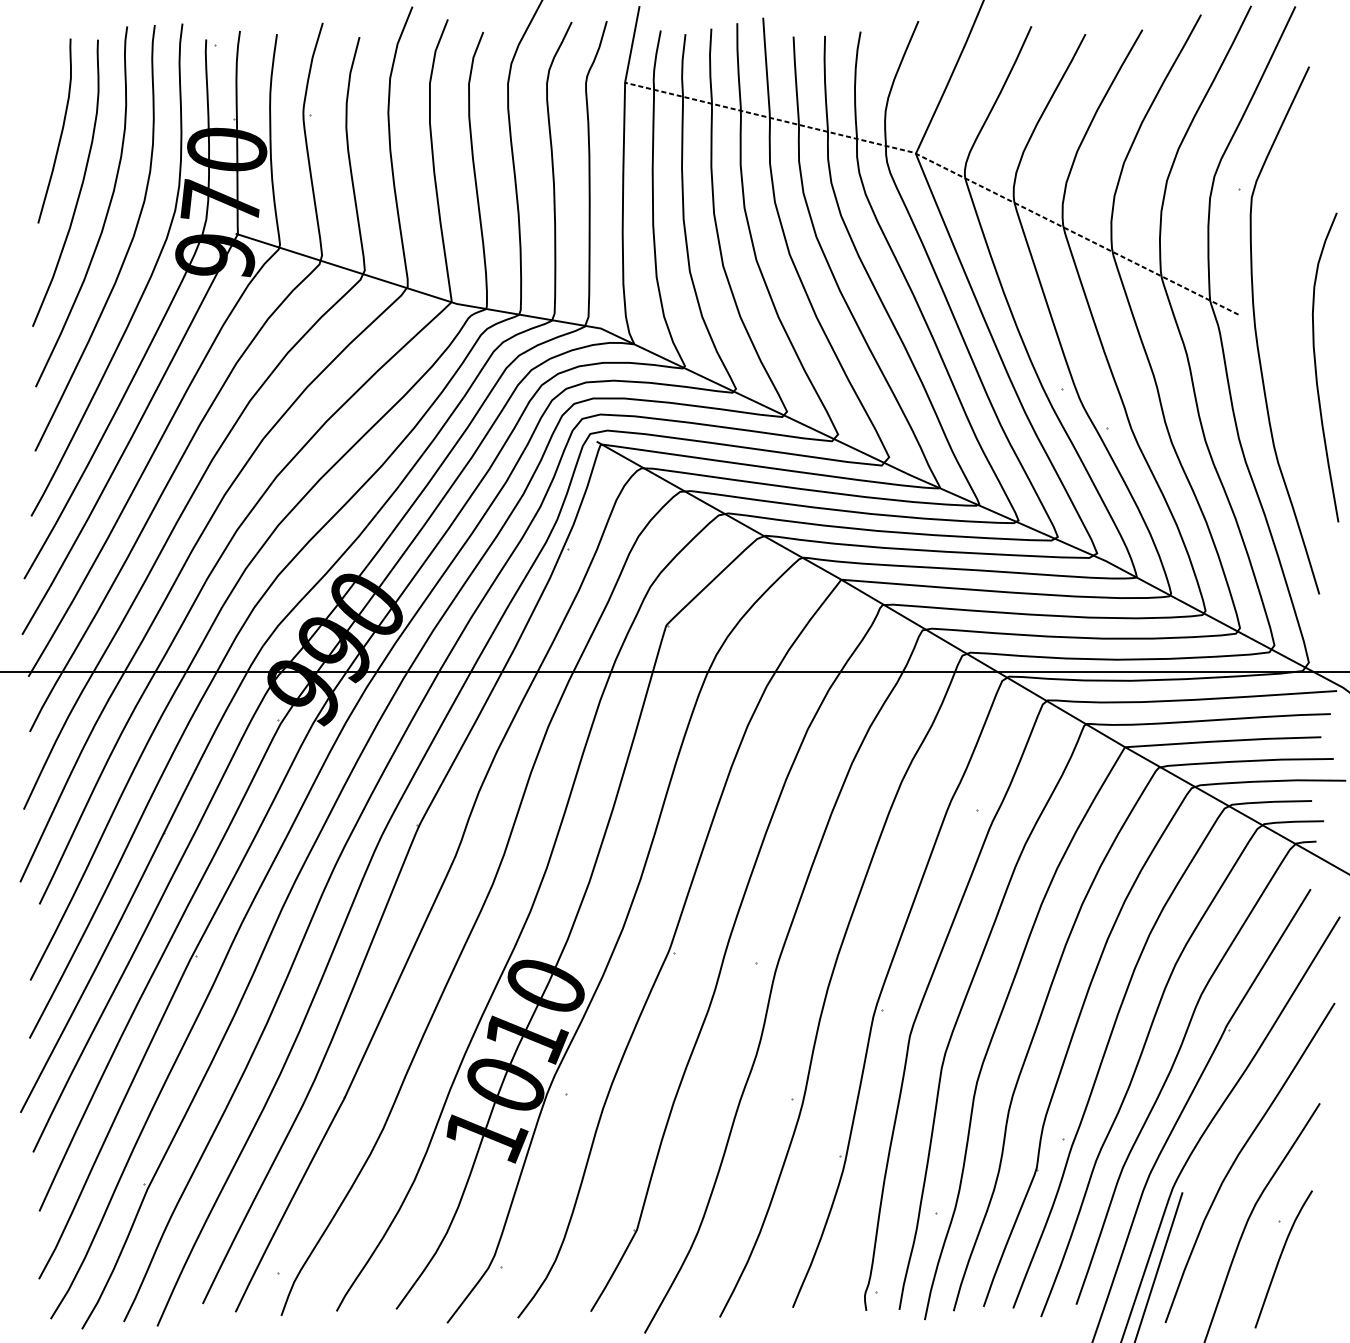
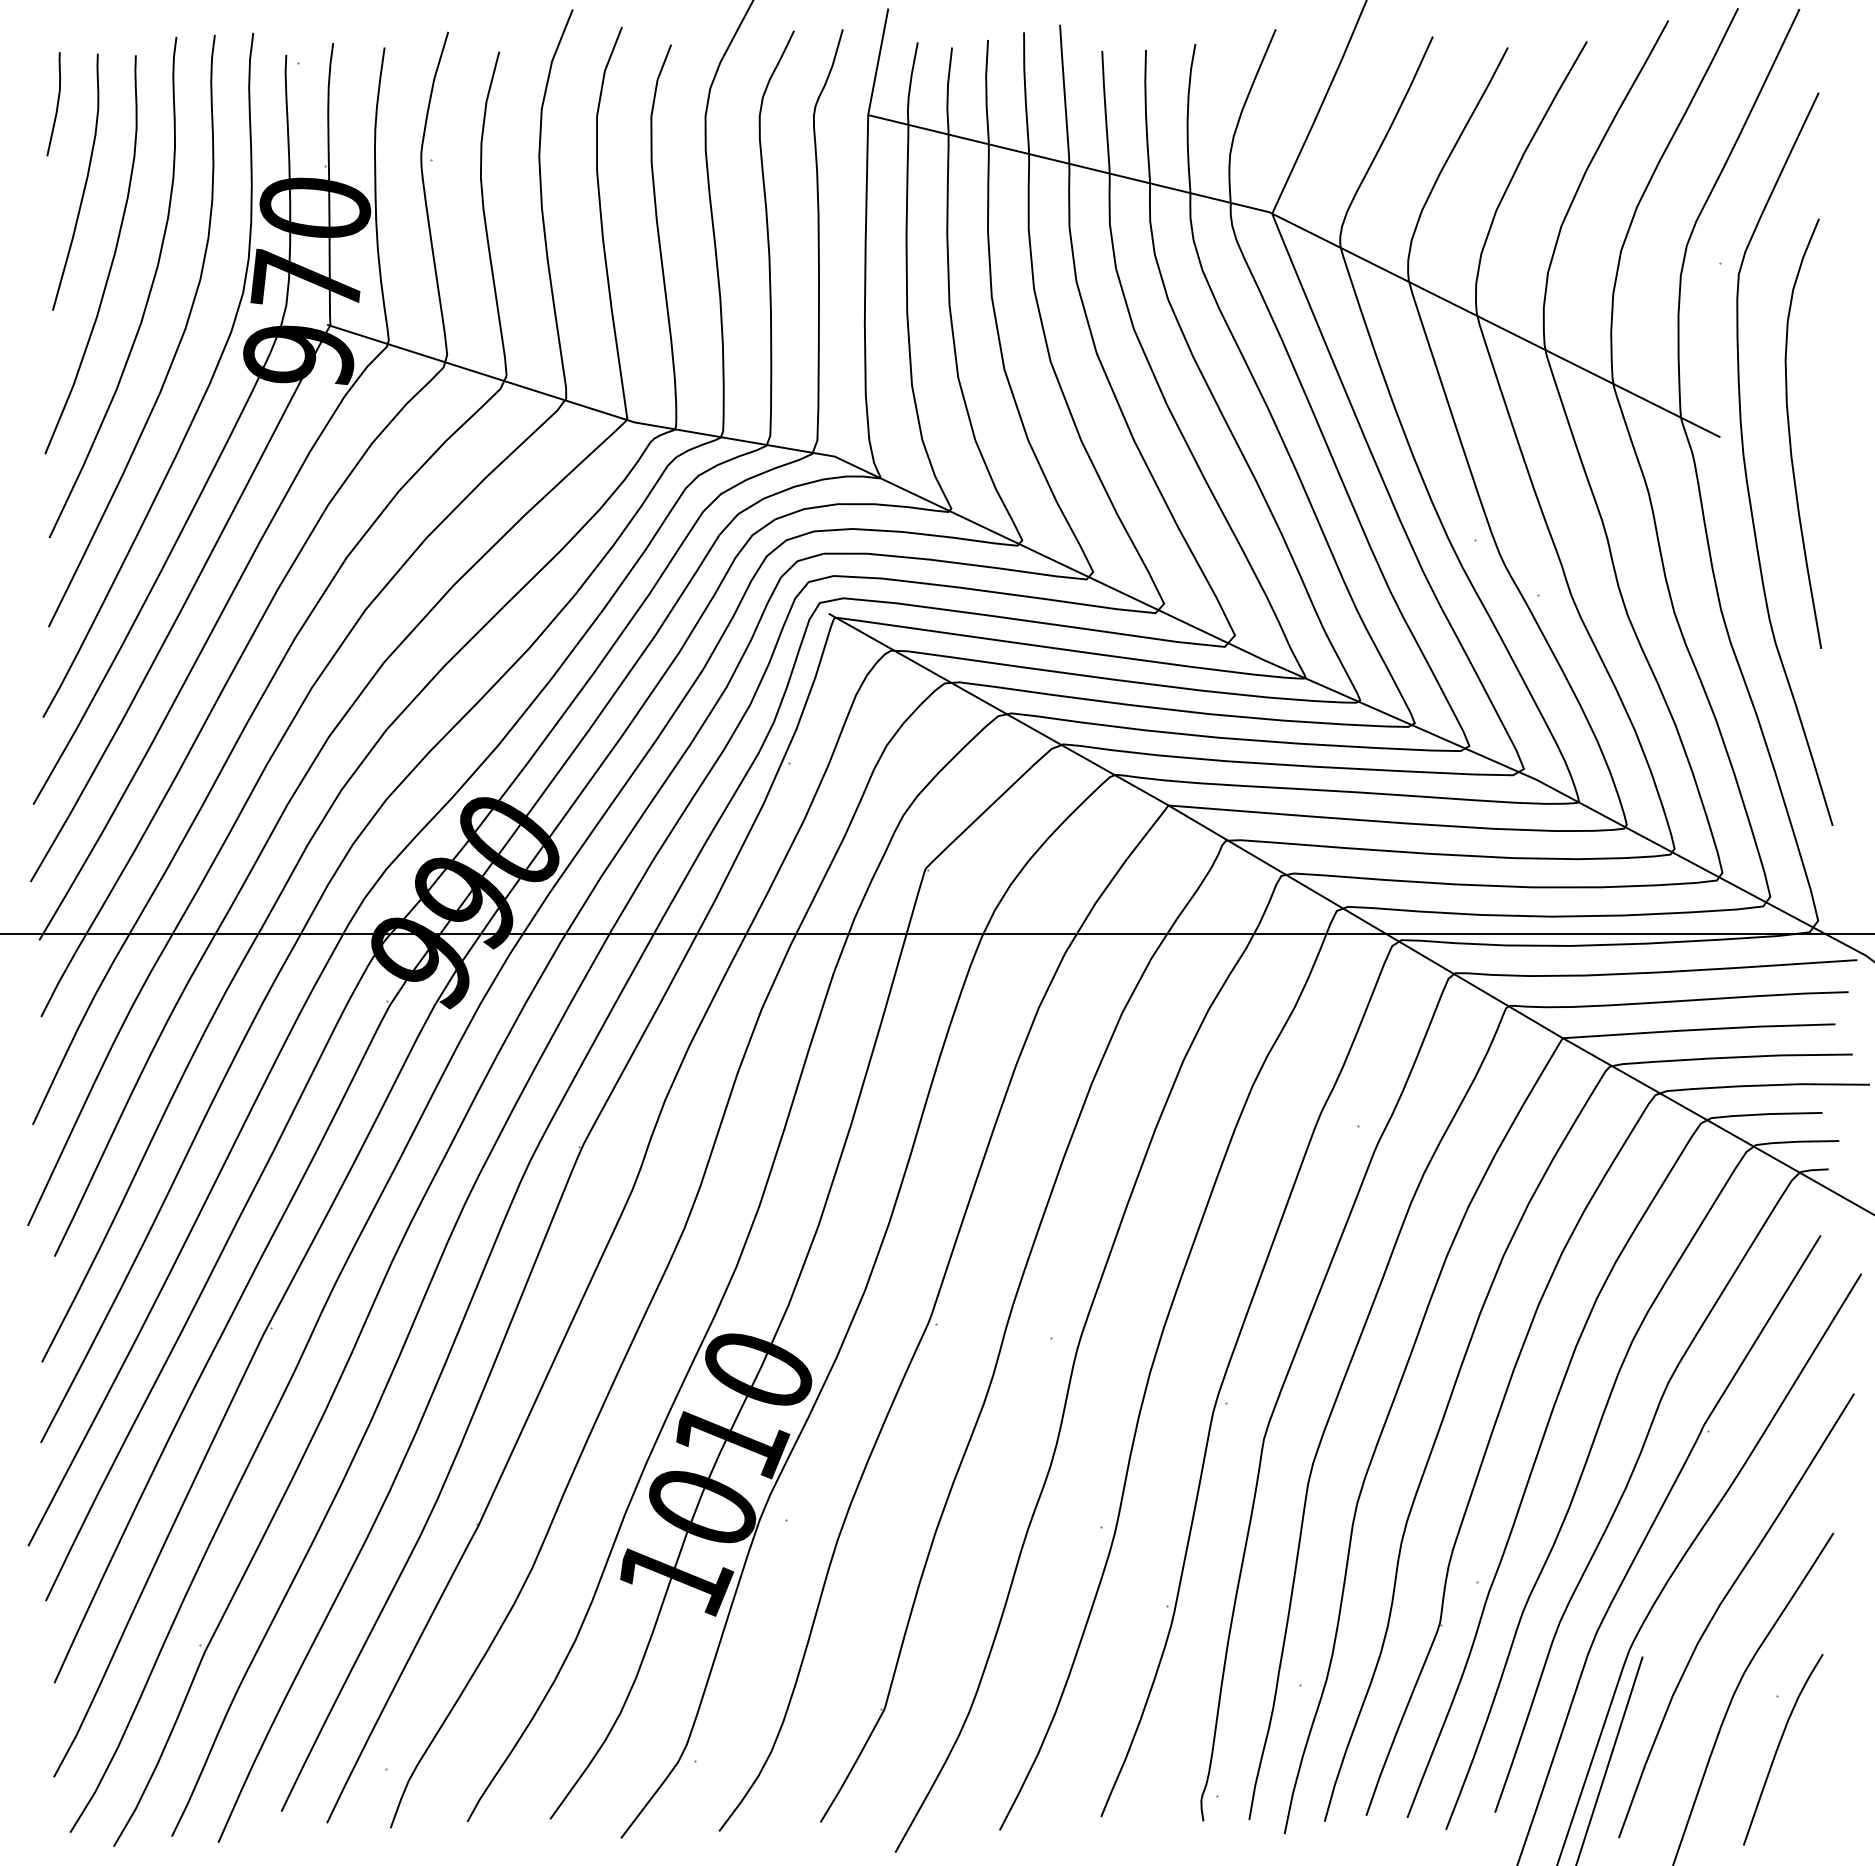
curve: (40, 75) -> (56, 104), added
line: (943, 167) -> (1310, 232), dashed -> solid
curve: (1316, 367) -> (1790, 433), moved

